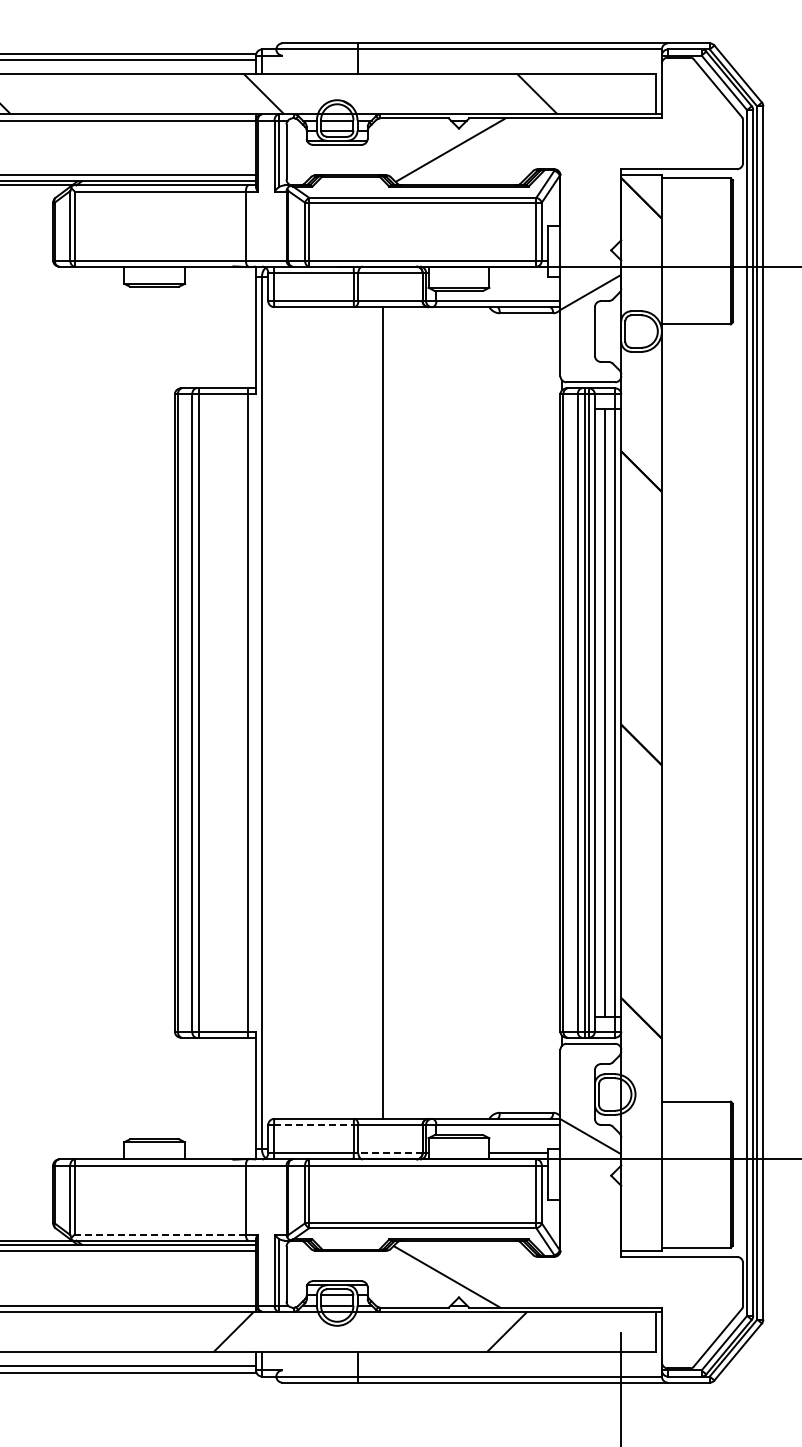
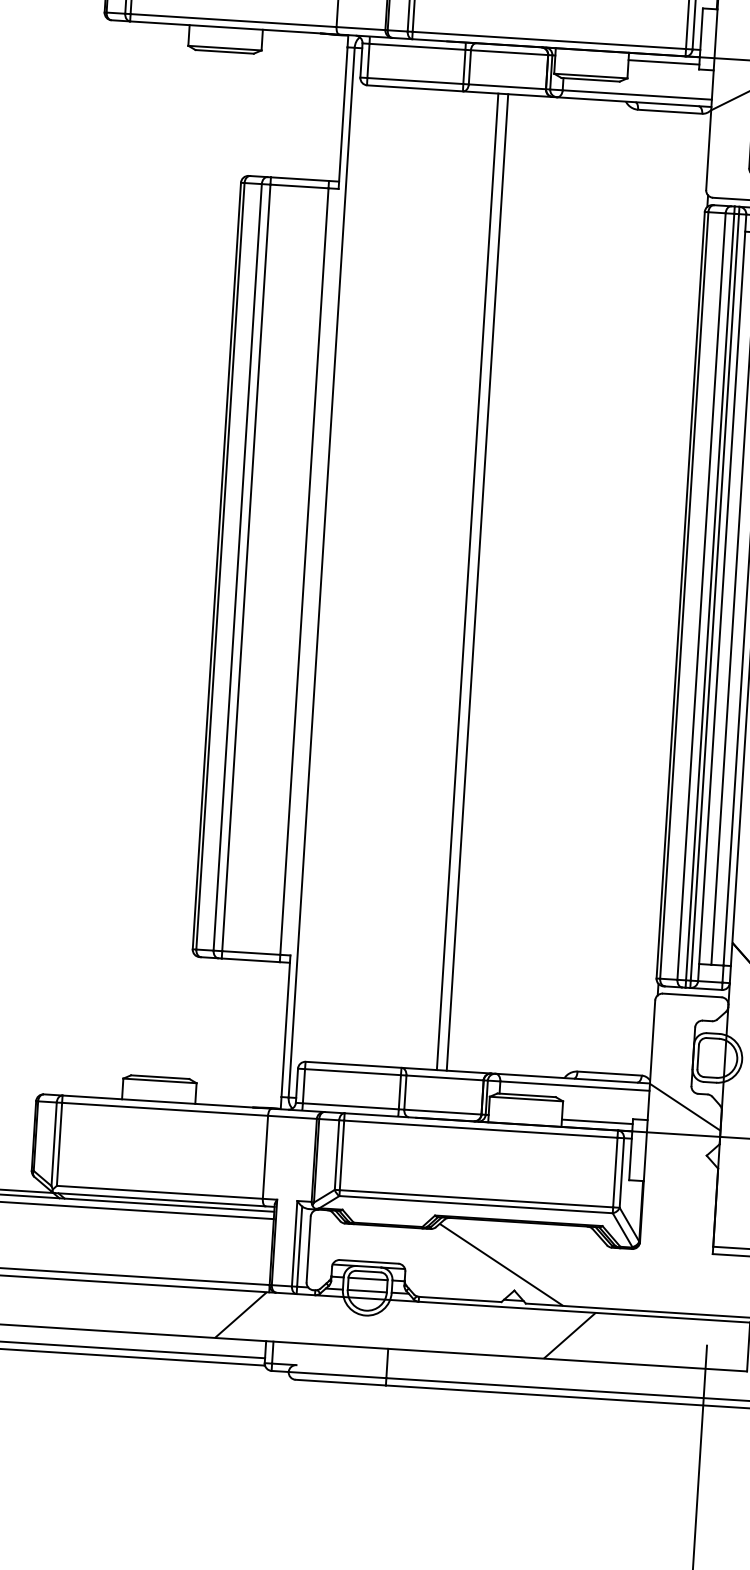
line: (518, 272) -> (663, 62), added
line: (391, 712) -> (477, 581), added
line: (313, 1124) -> (352, 1071), dashed -> solid
line: (389, 1153) -> (441, 1112), dashed -> solid
line: (160, 1234) -> (160, 1192), dashed -> solid

